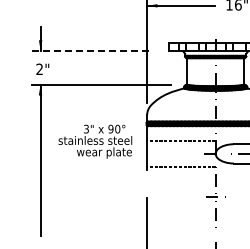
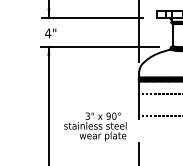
line: (92, 50) -> (92, 17), dashed -> solid
text: (39, 68) -> (48, 32), 2" -> 4"
text: (95, 141) -> (95, 126), moved

